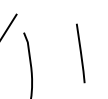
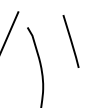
line: (80, 53) -> (70, 41), moved

